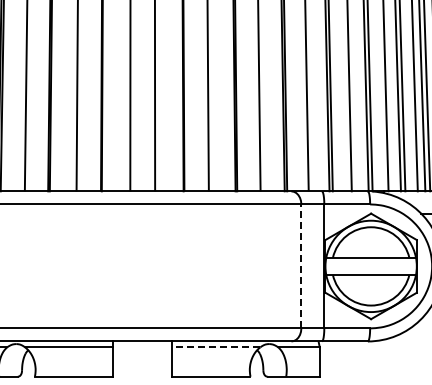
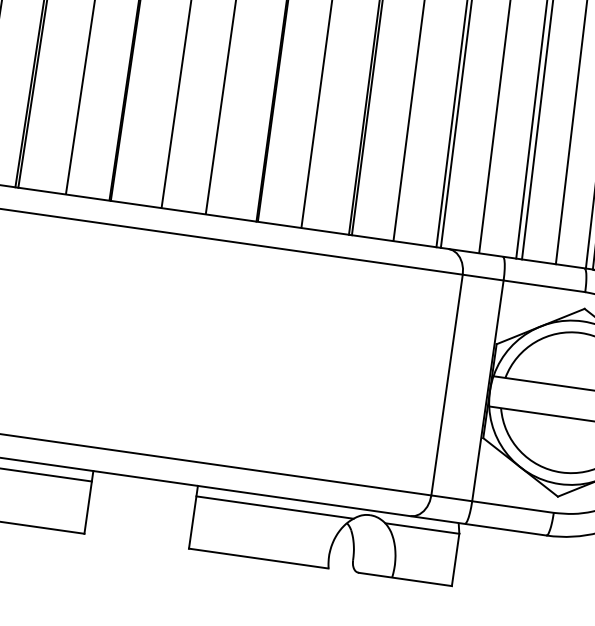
line: (301, 266) -> (447, 385), dashed -> solid
line: (215, 347) -> (273, 507), dashed -> solid

